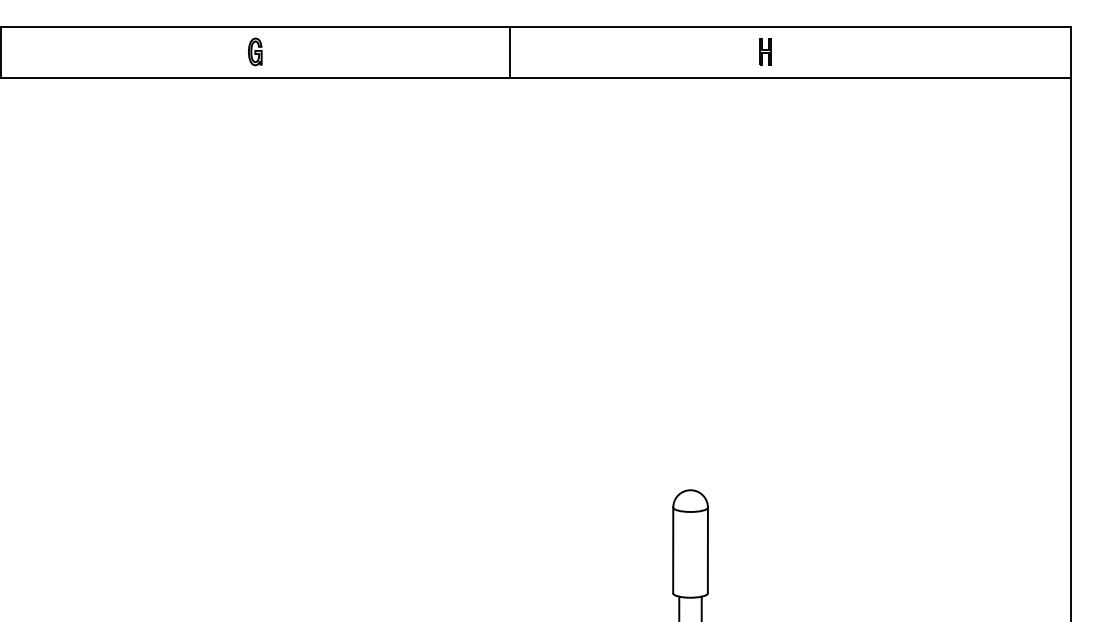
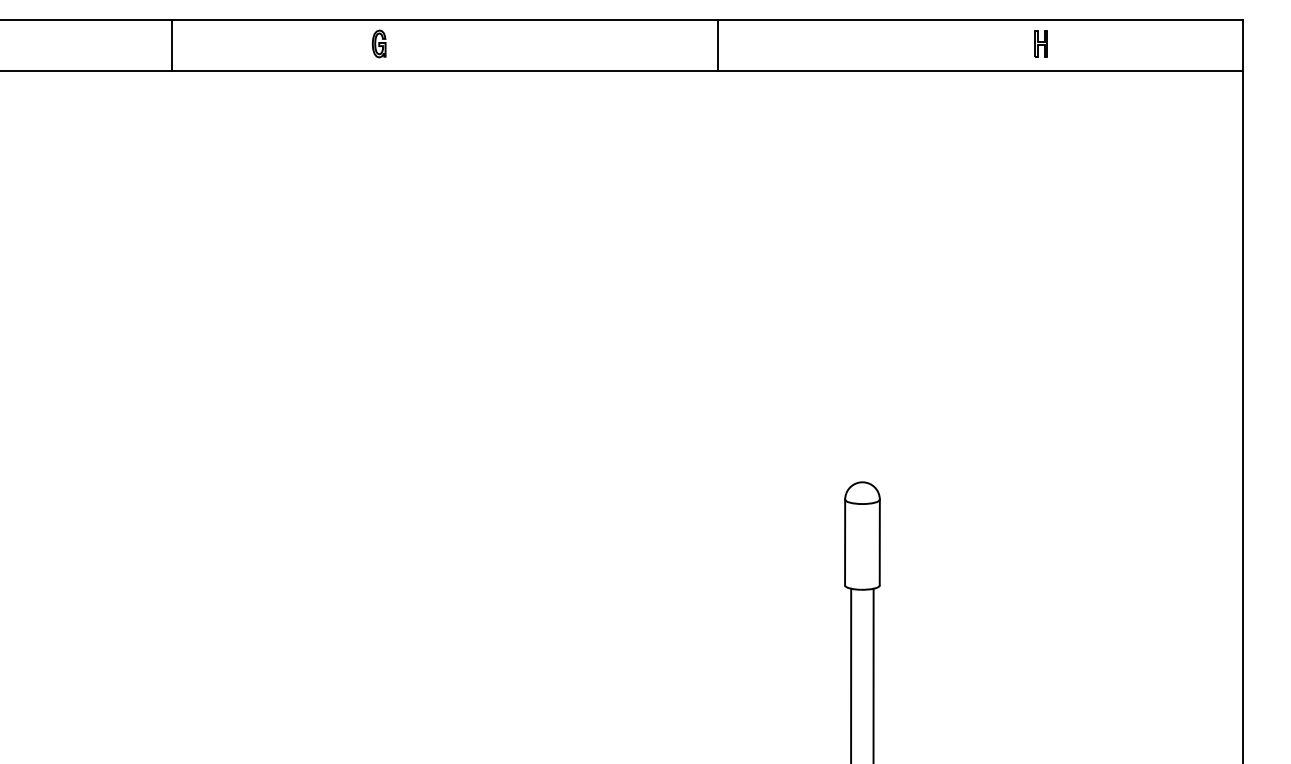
part: (254, 51) -> (378, 43), moved
part: (764, 51) -> (1040, 43), moved
line: (510, 52) -> (718, 44), moved

